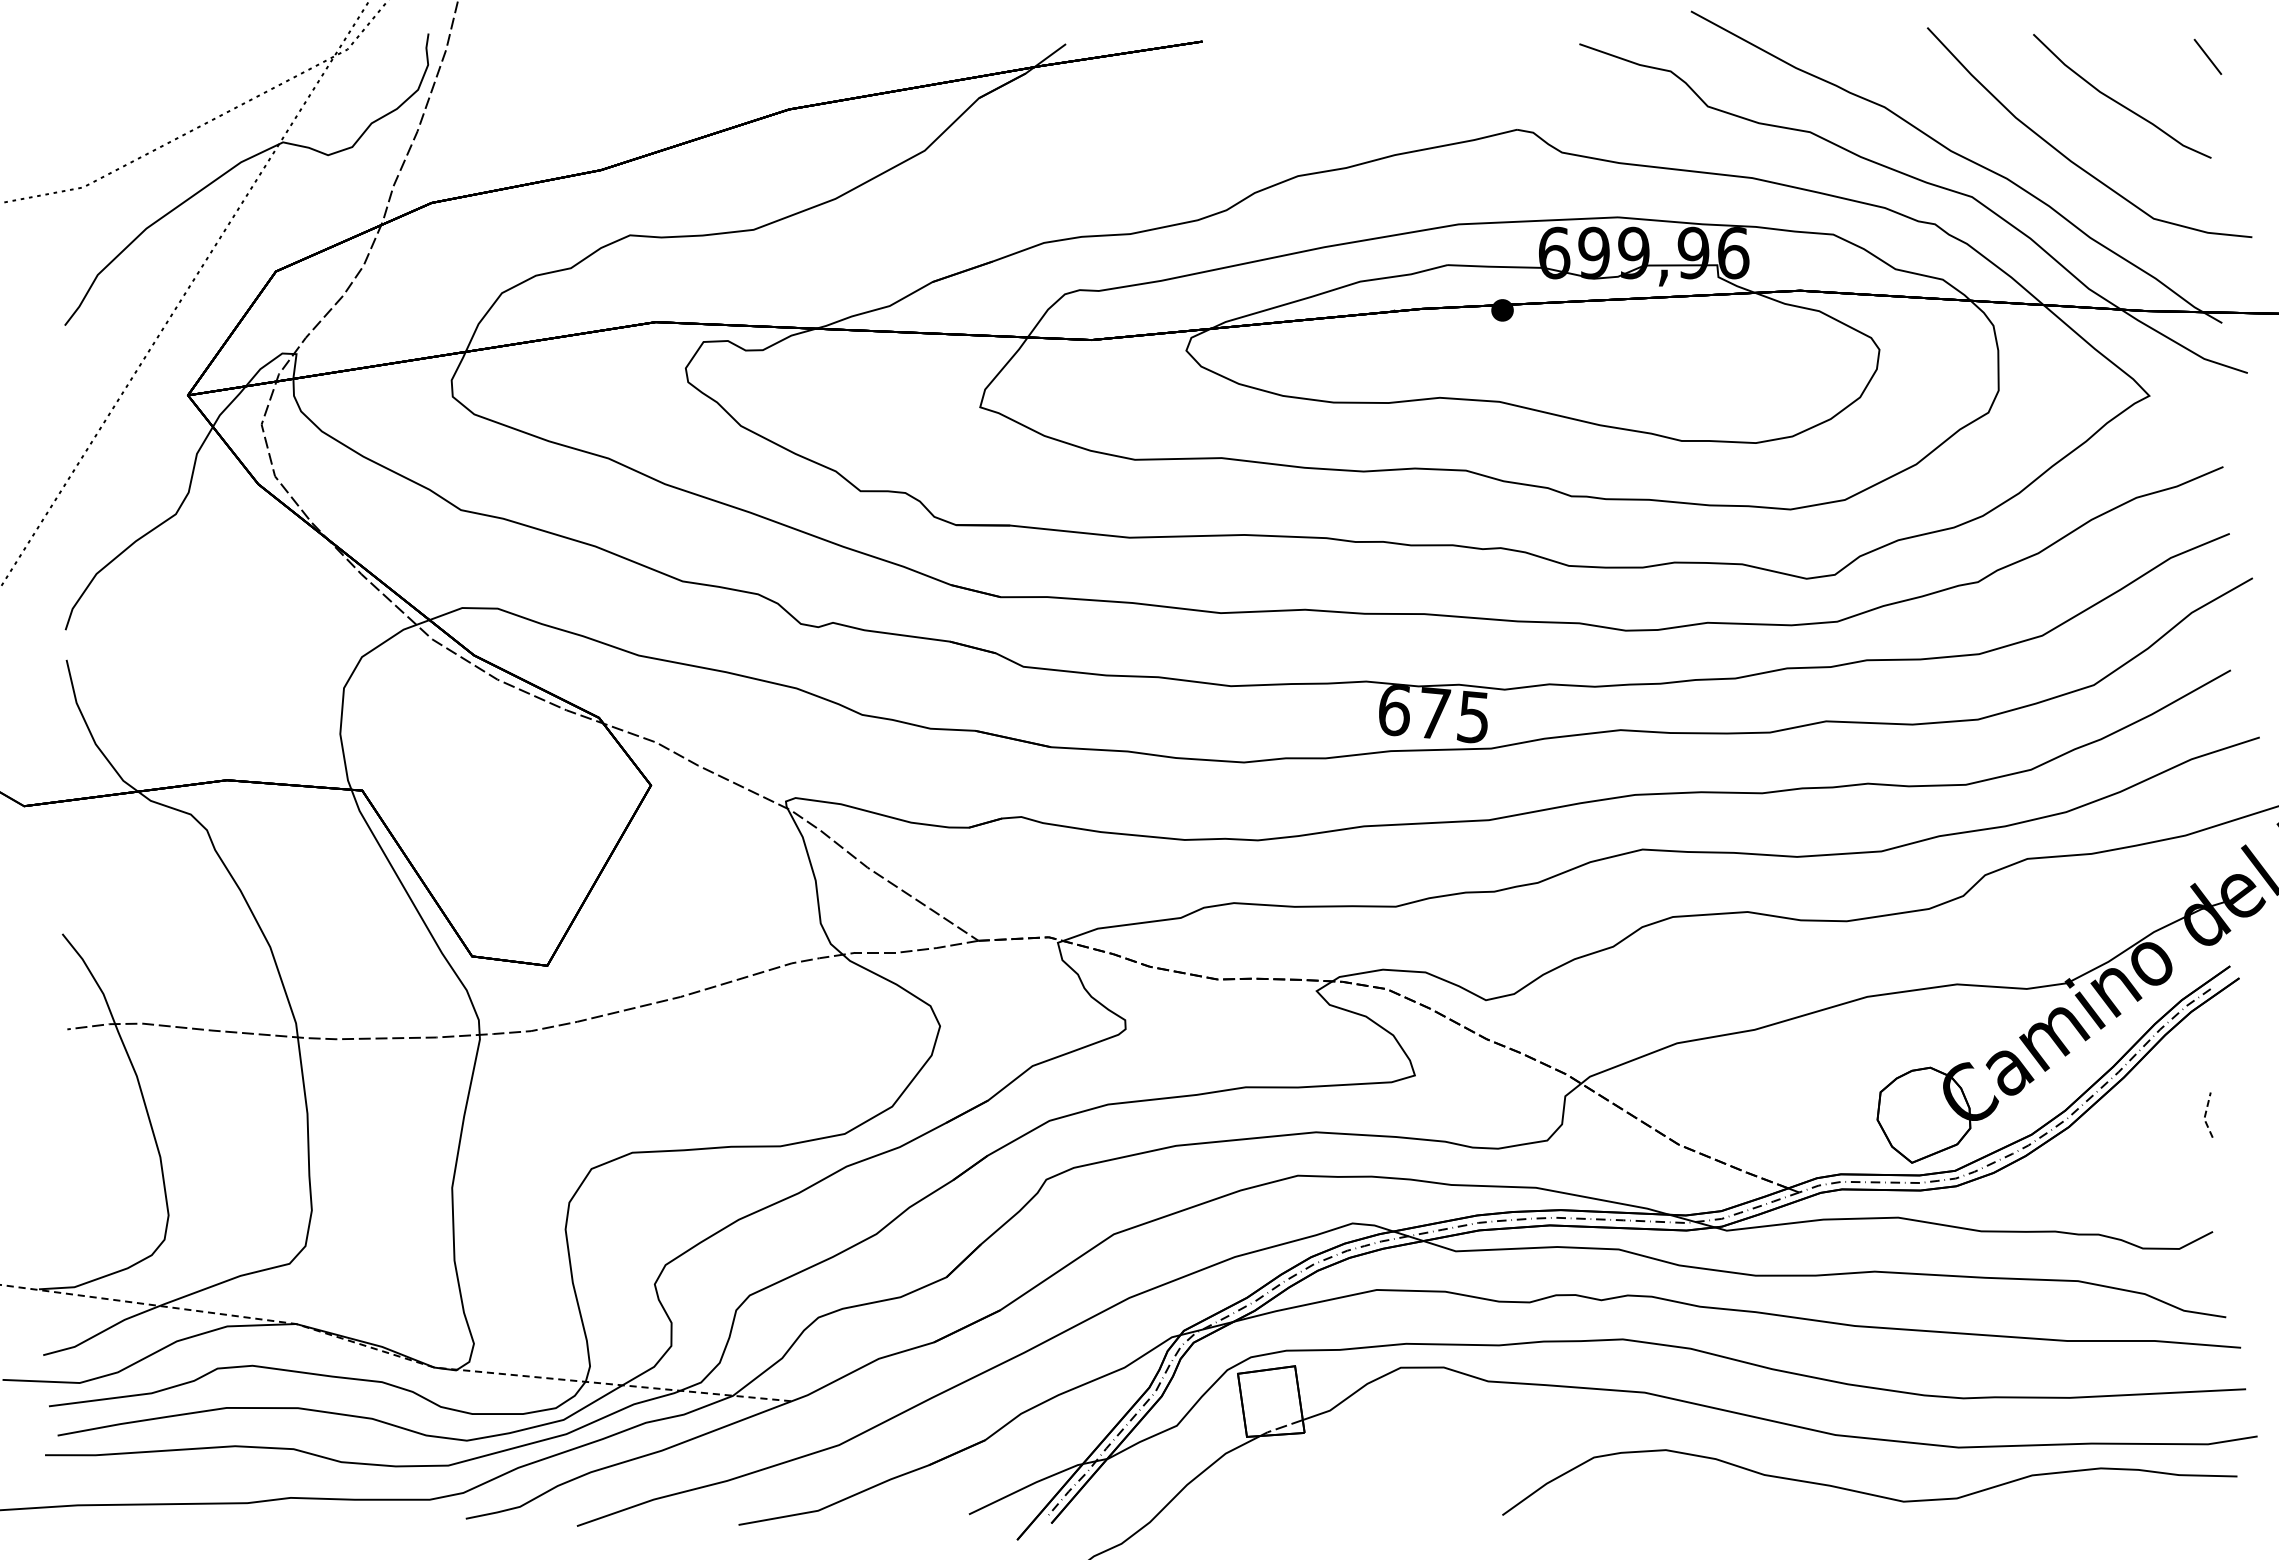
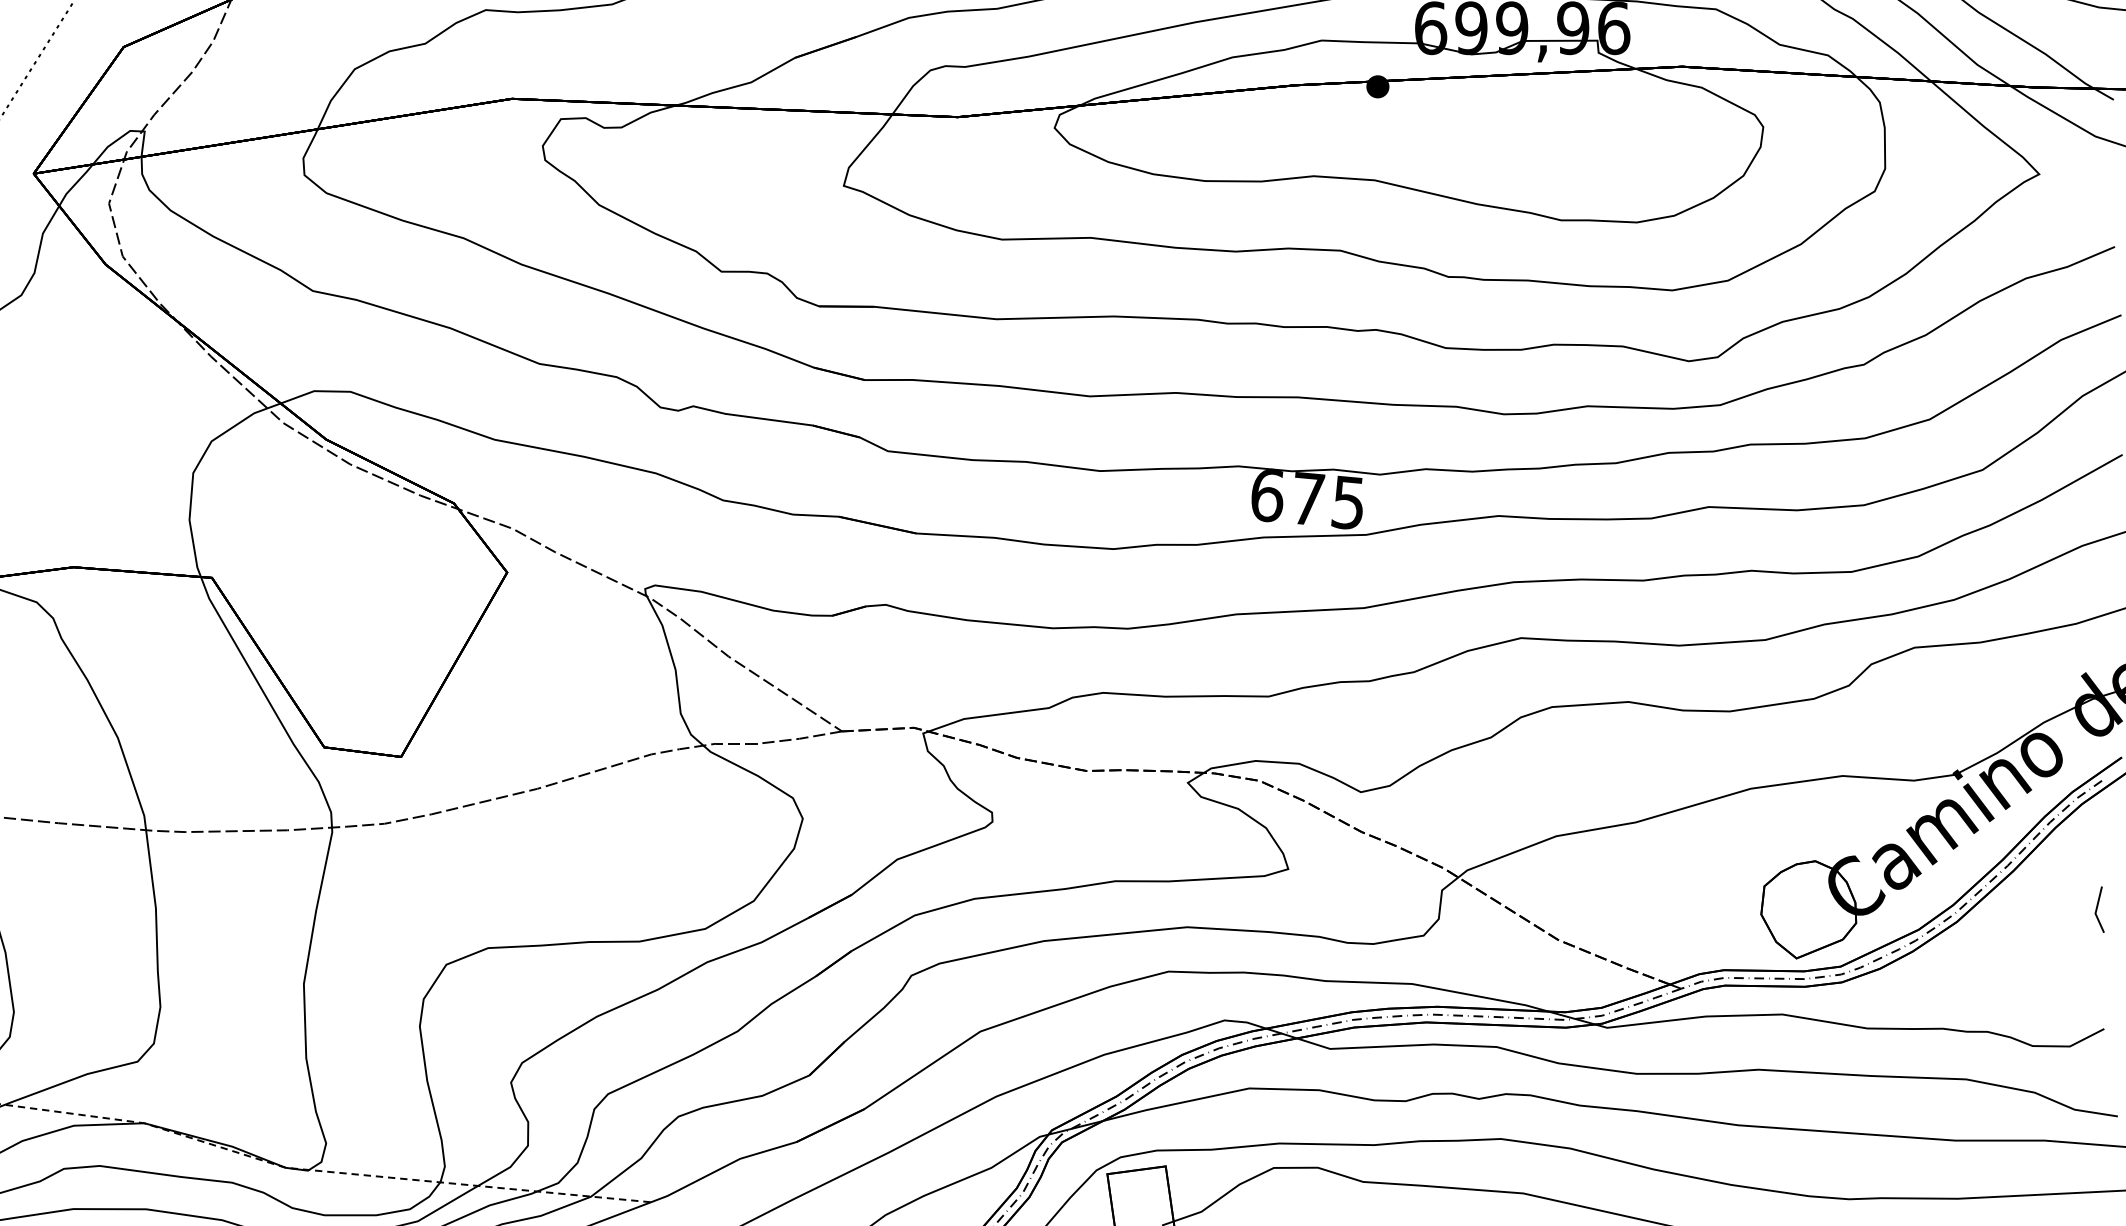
line: (2205, 1116) -> (2096, 911), dashed -> solid

